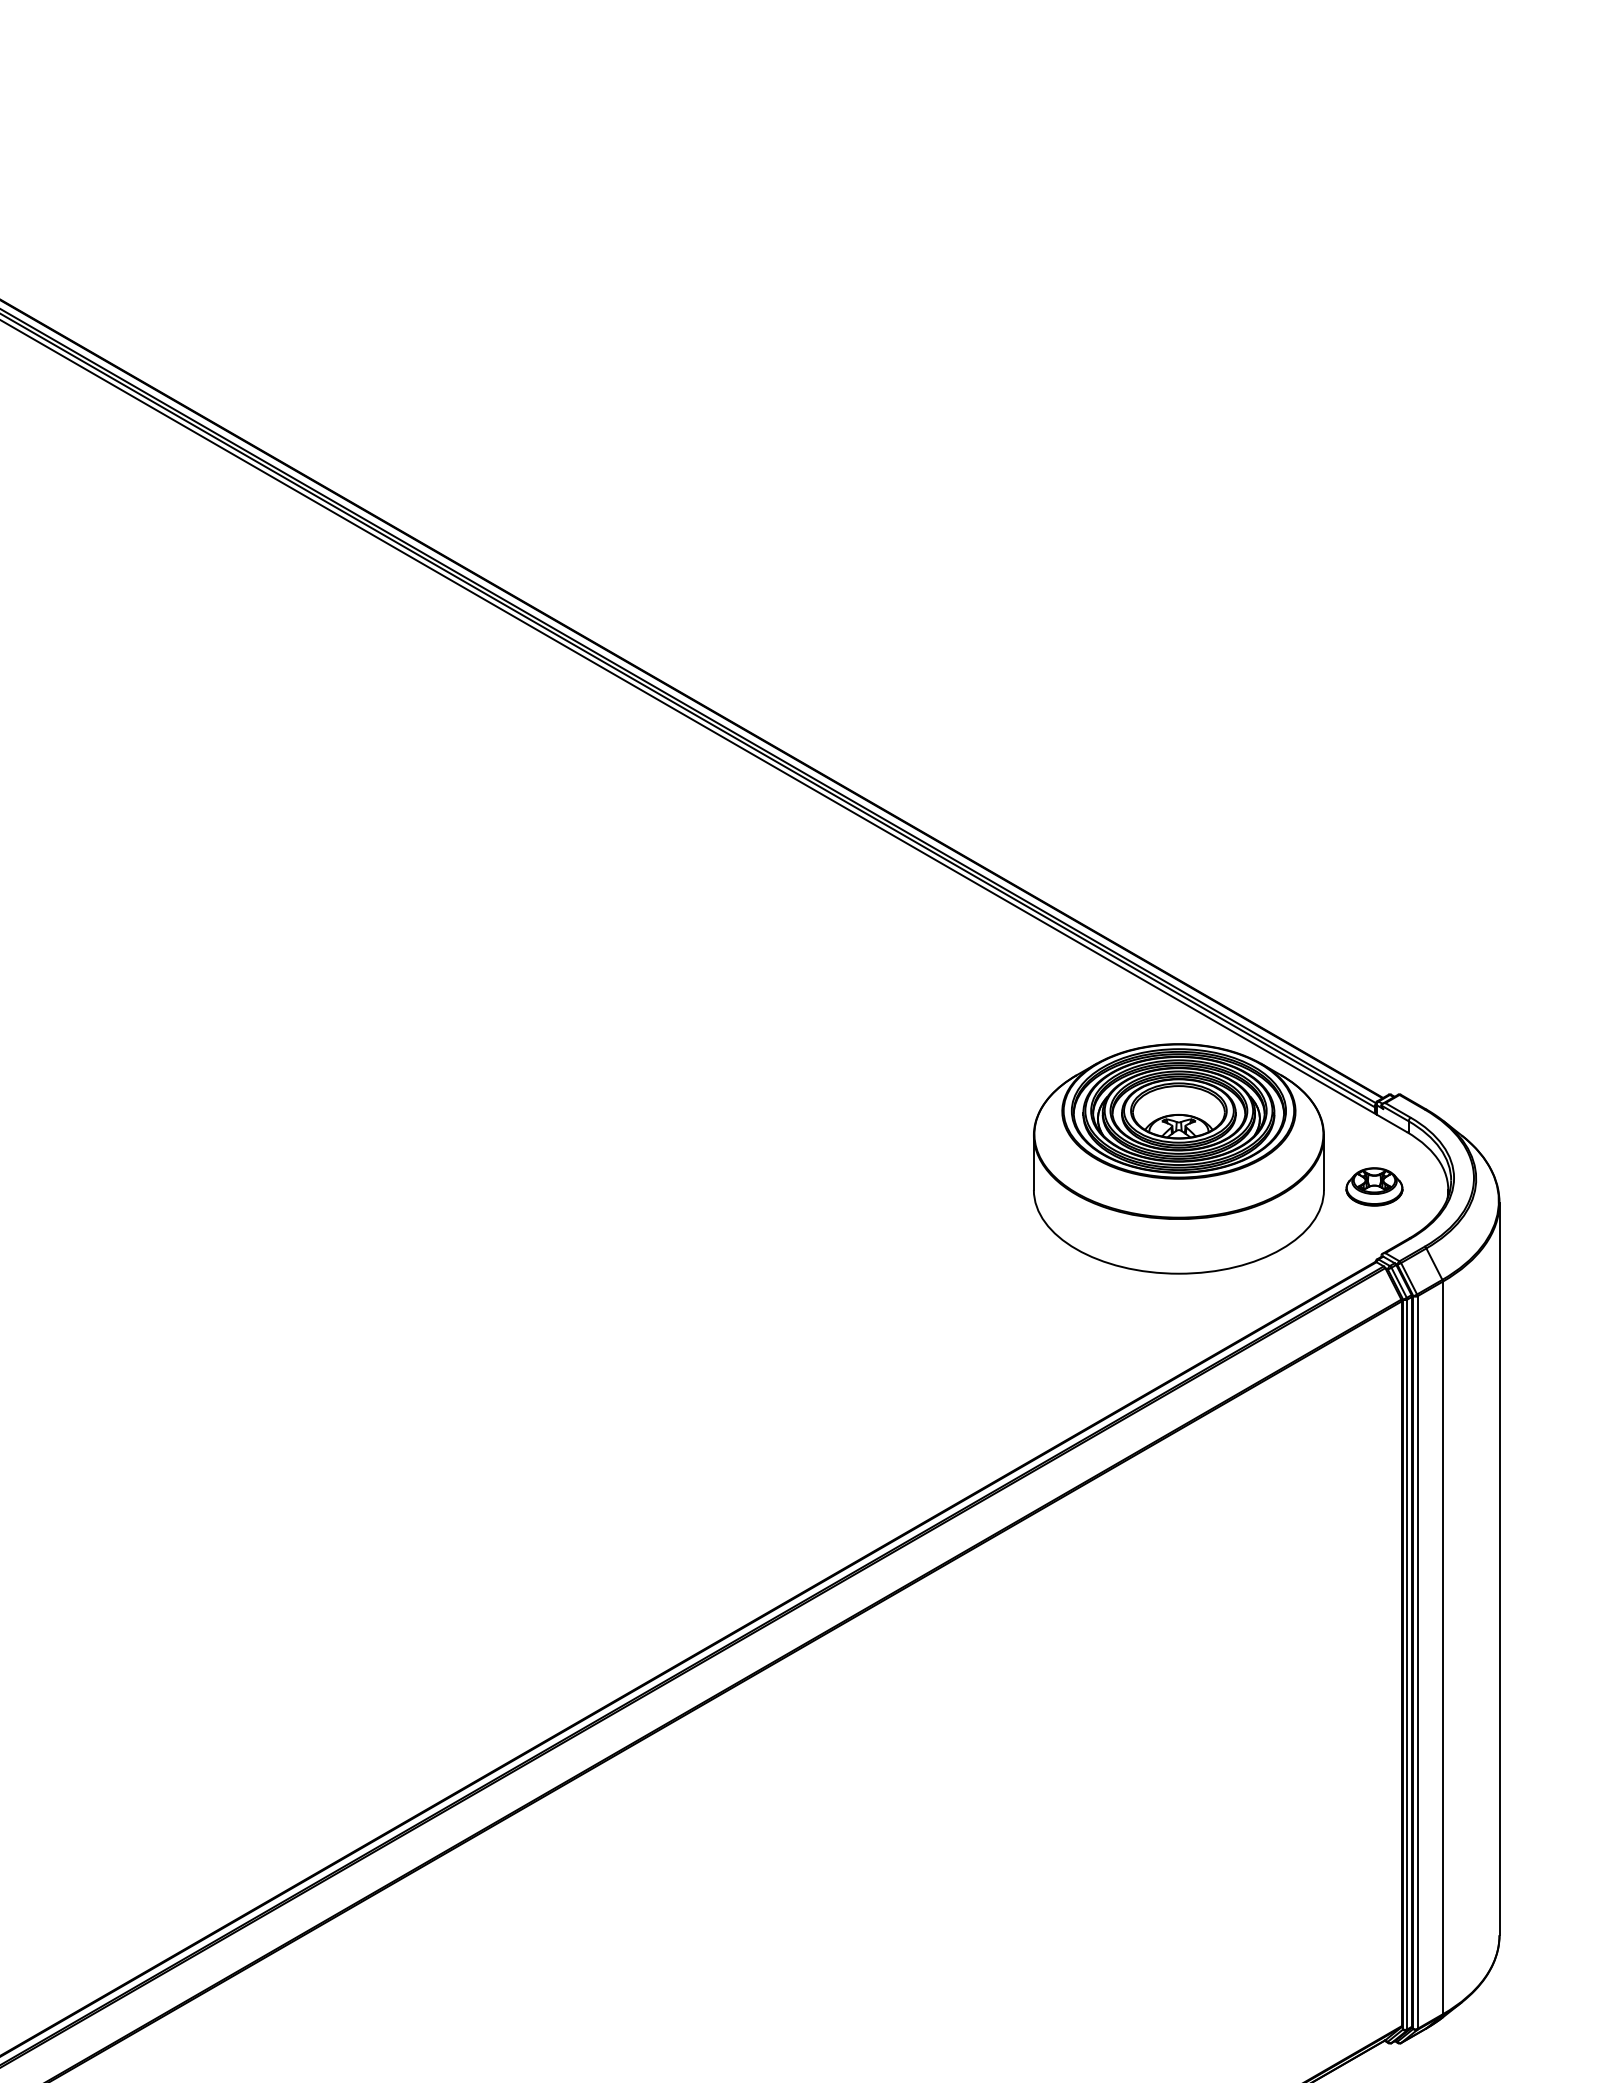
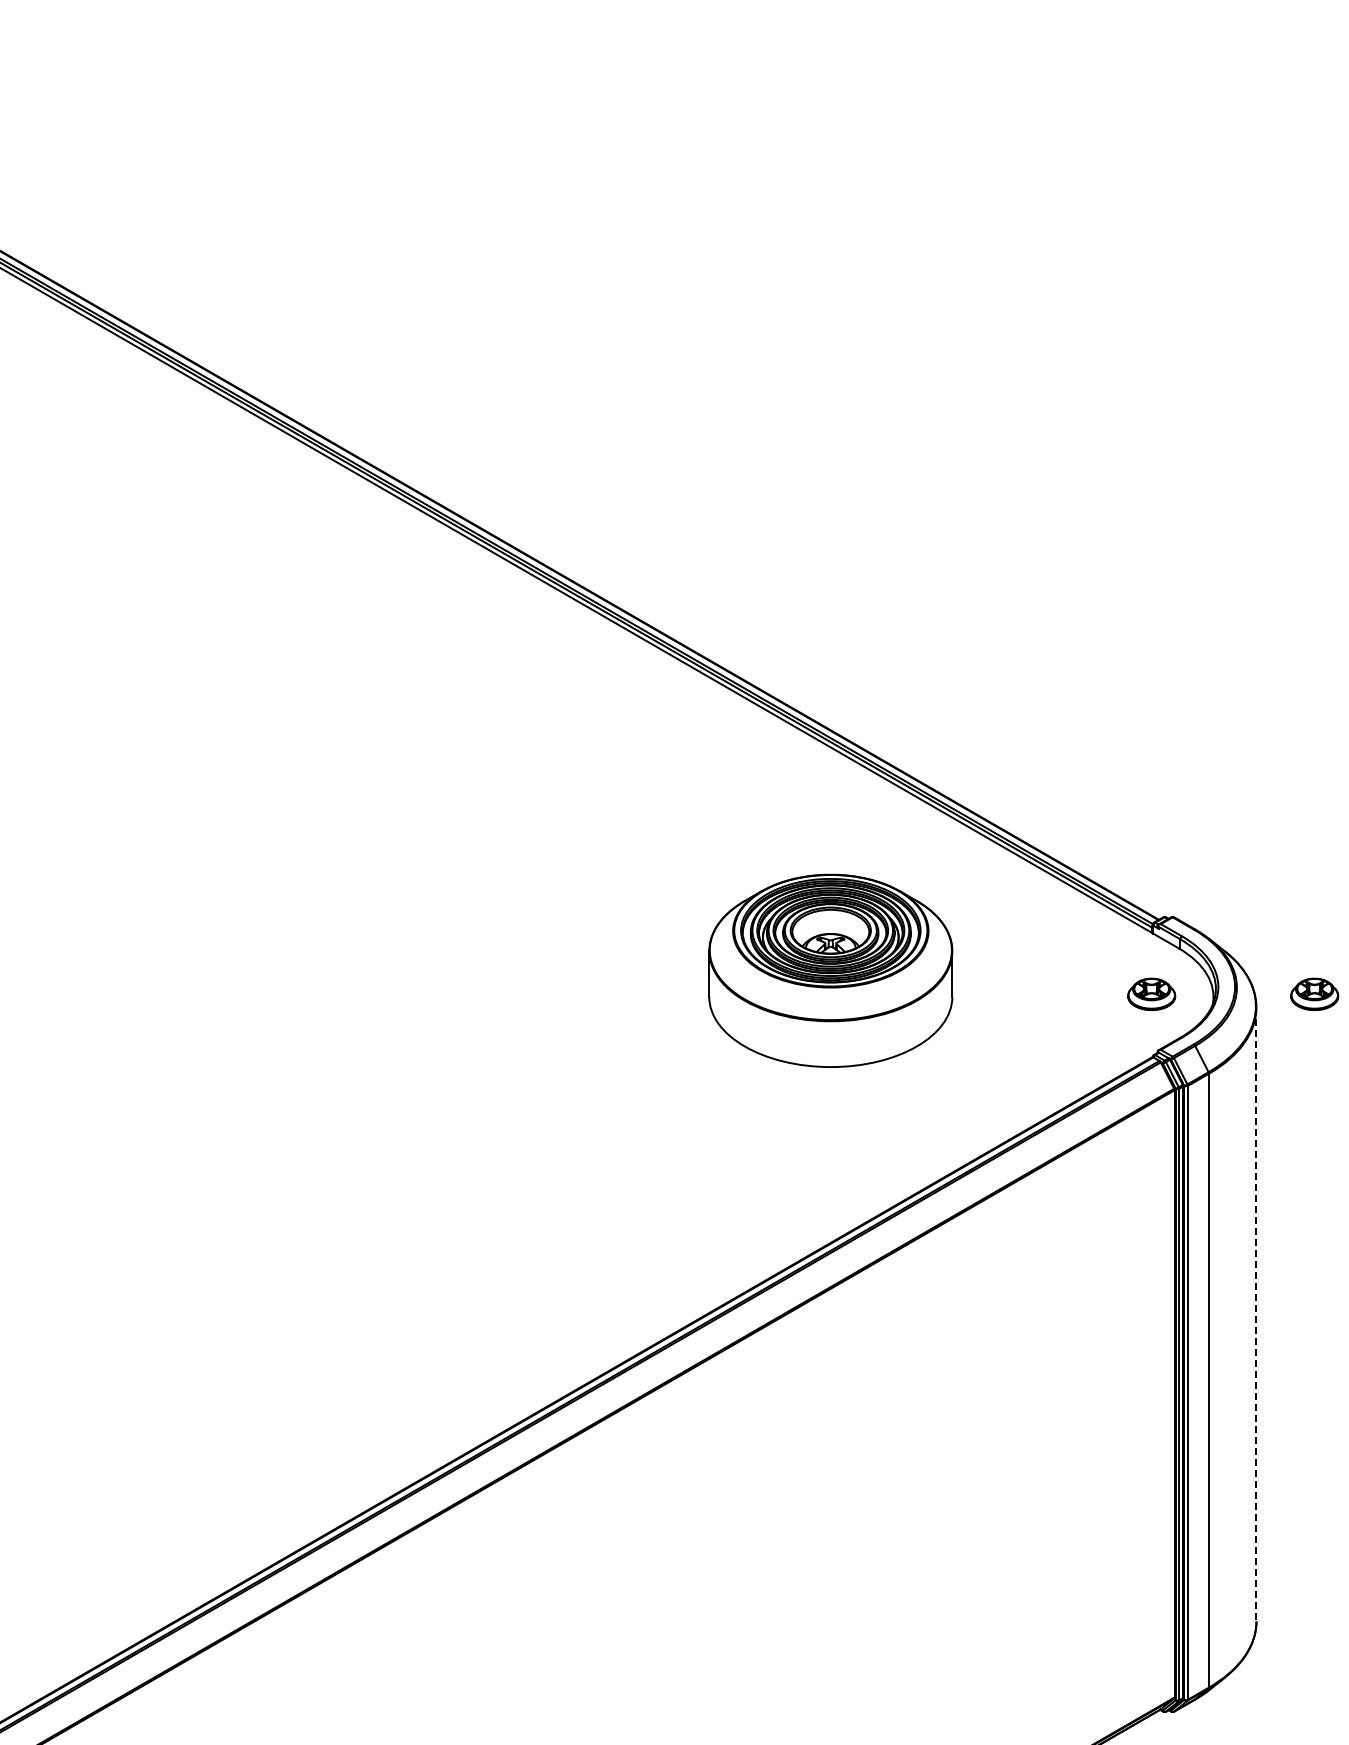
part: (1178, 1158) -> (830, 970), moved
part: (1568, 1185) -> (1314, 993), added
line: (1499, 1568) -> (1256, 1314), solid -> dashed

